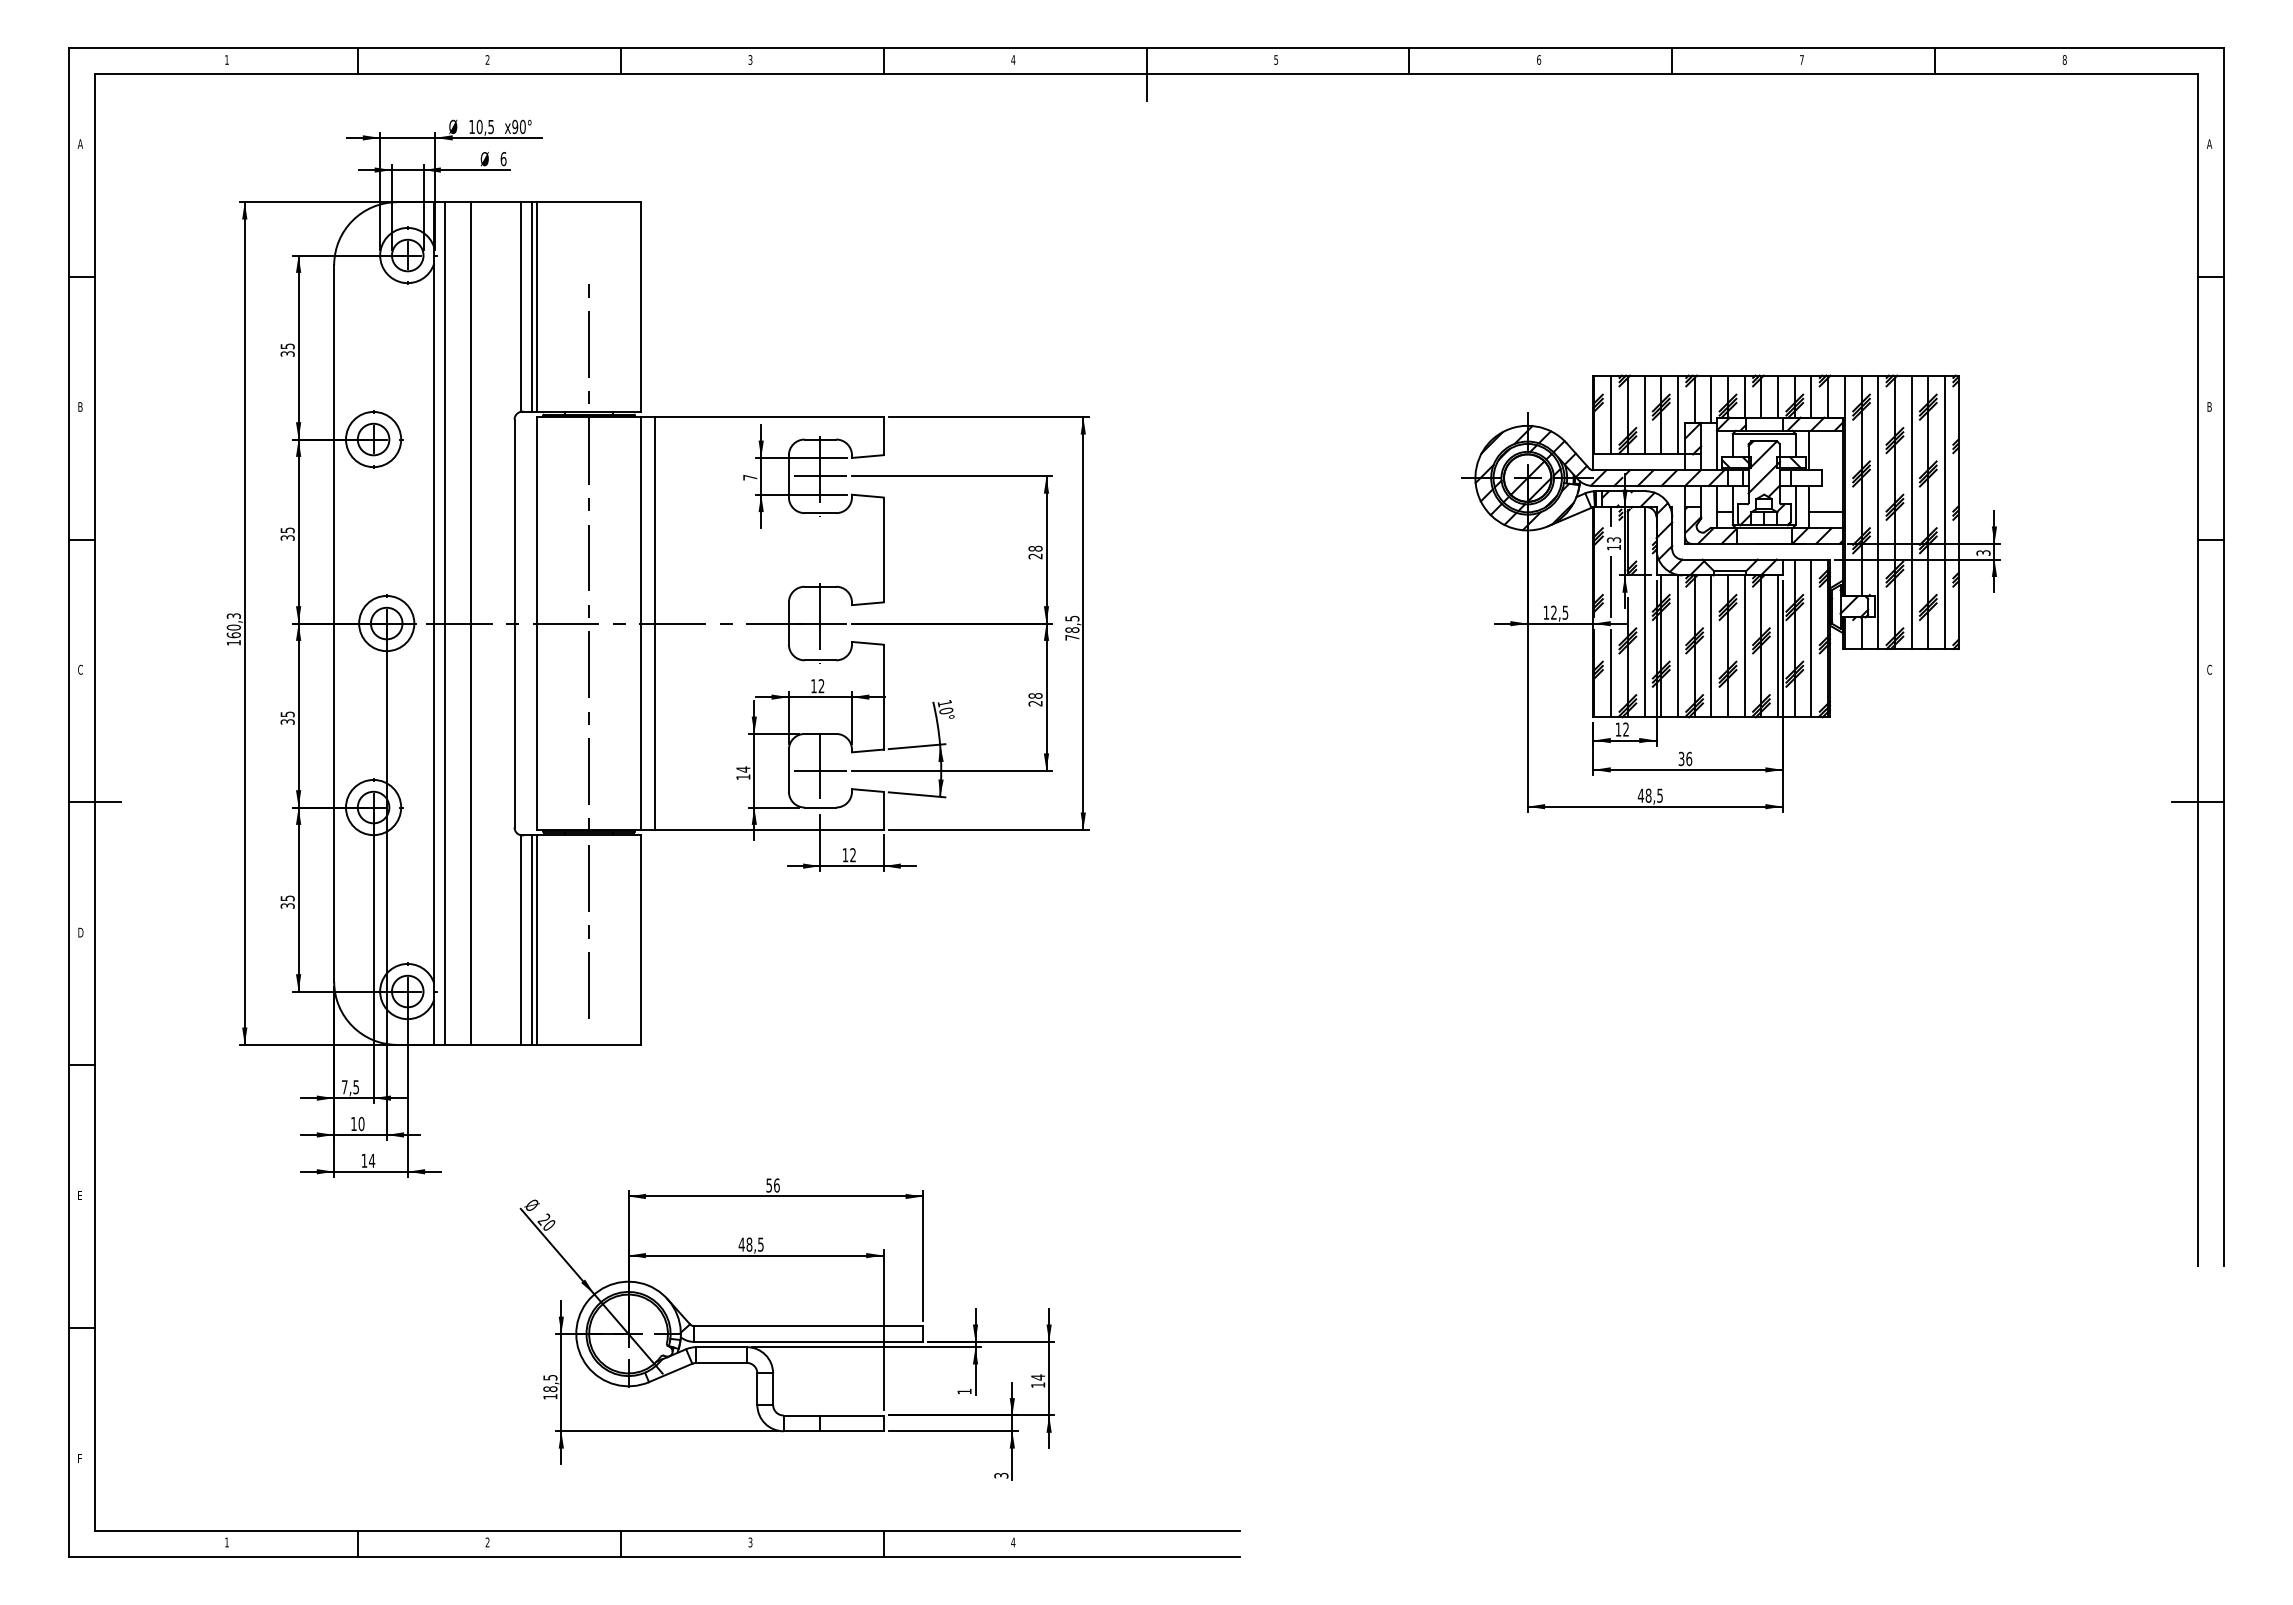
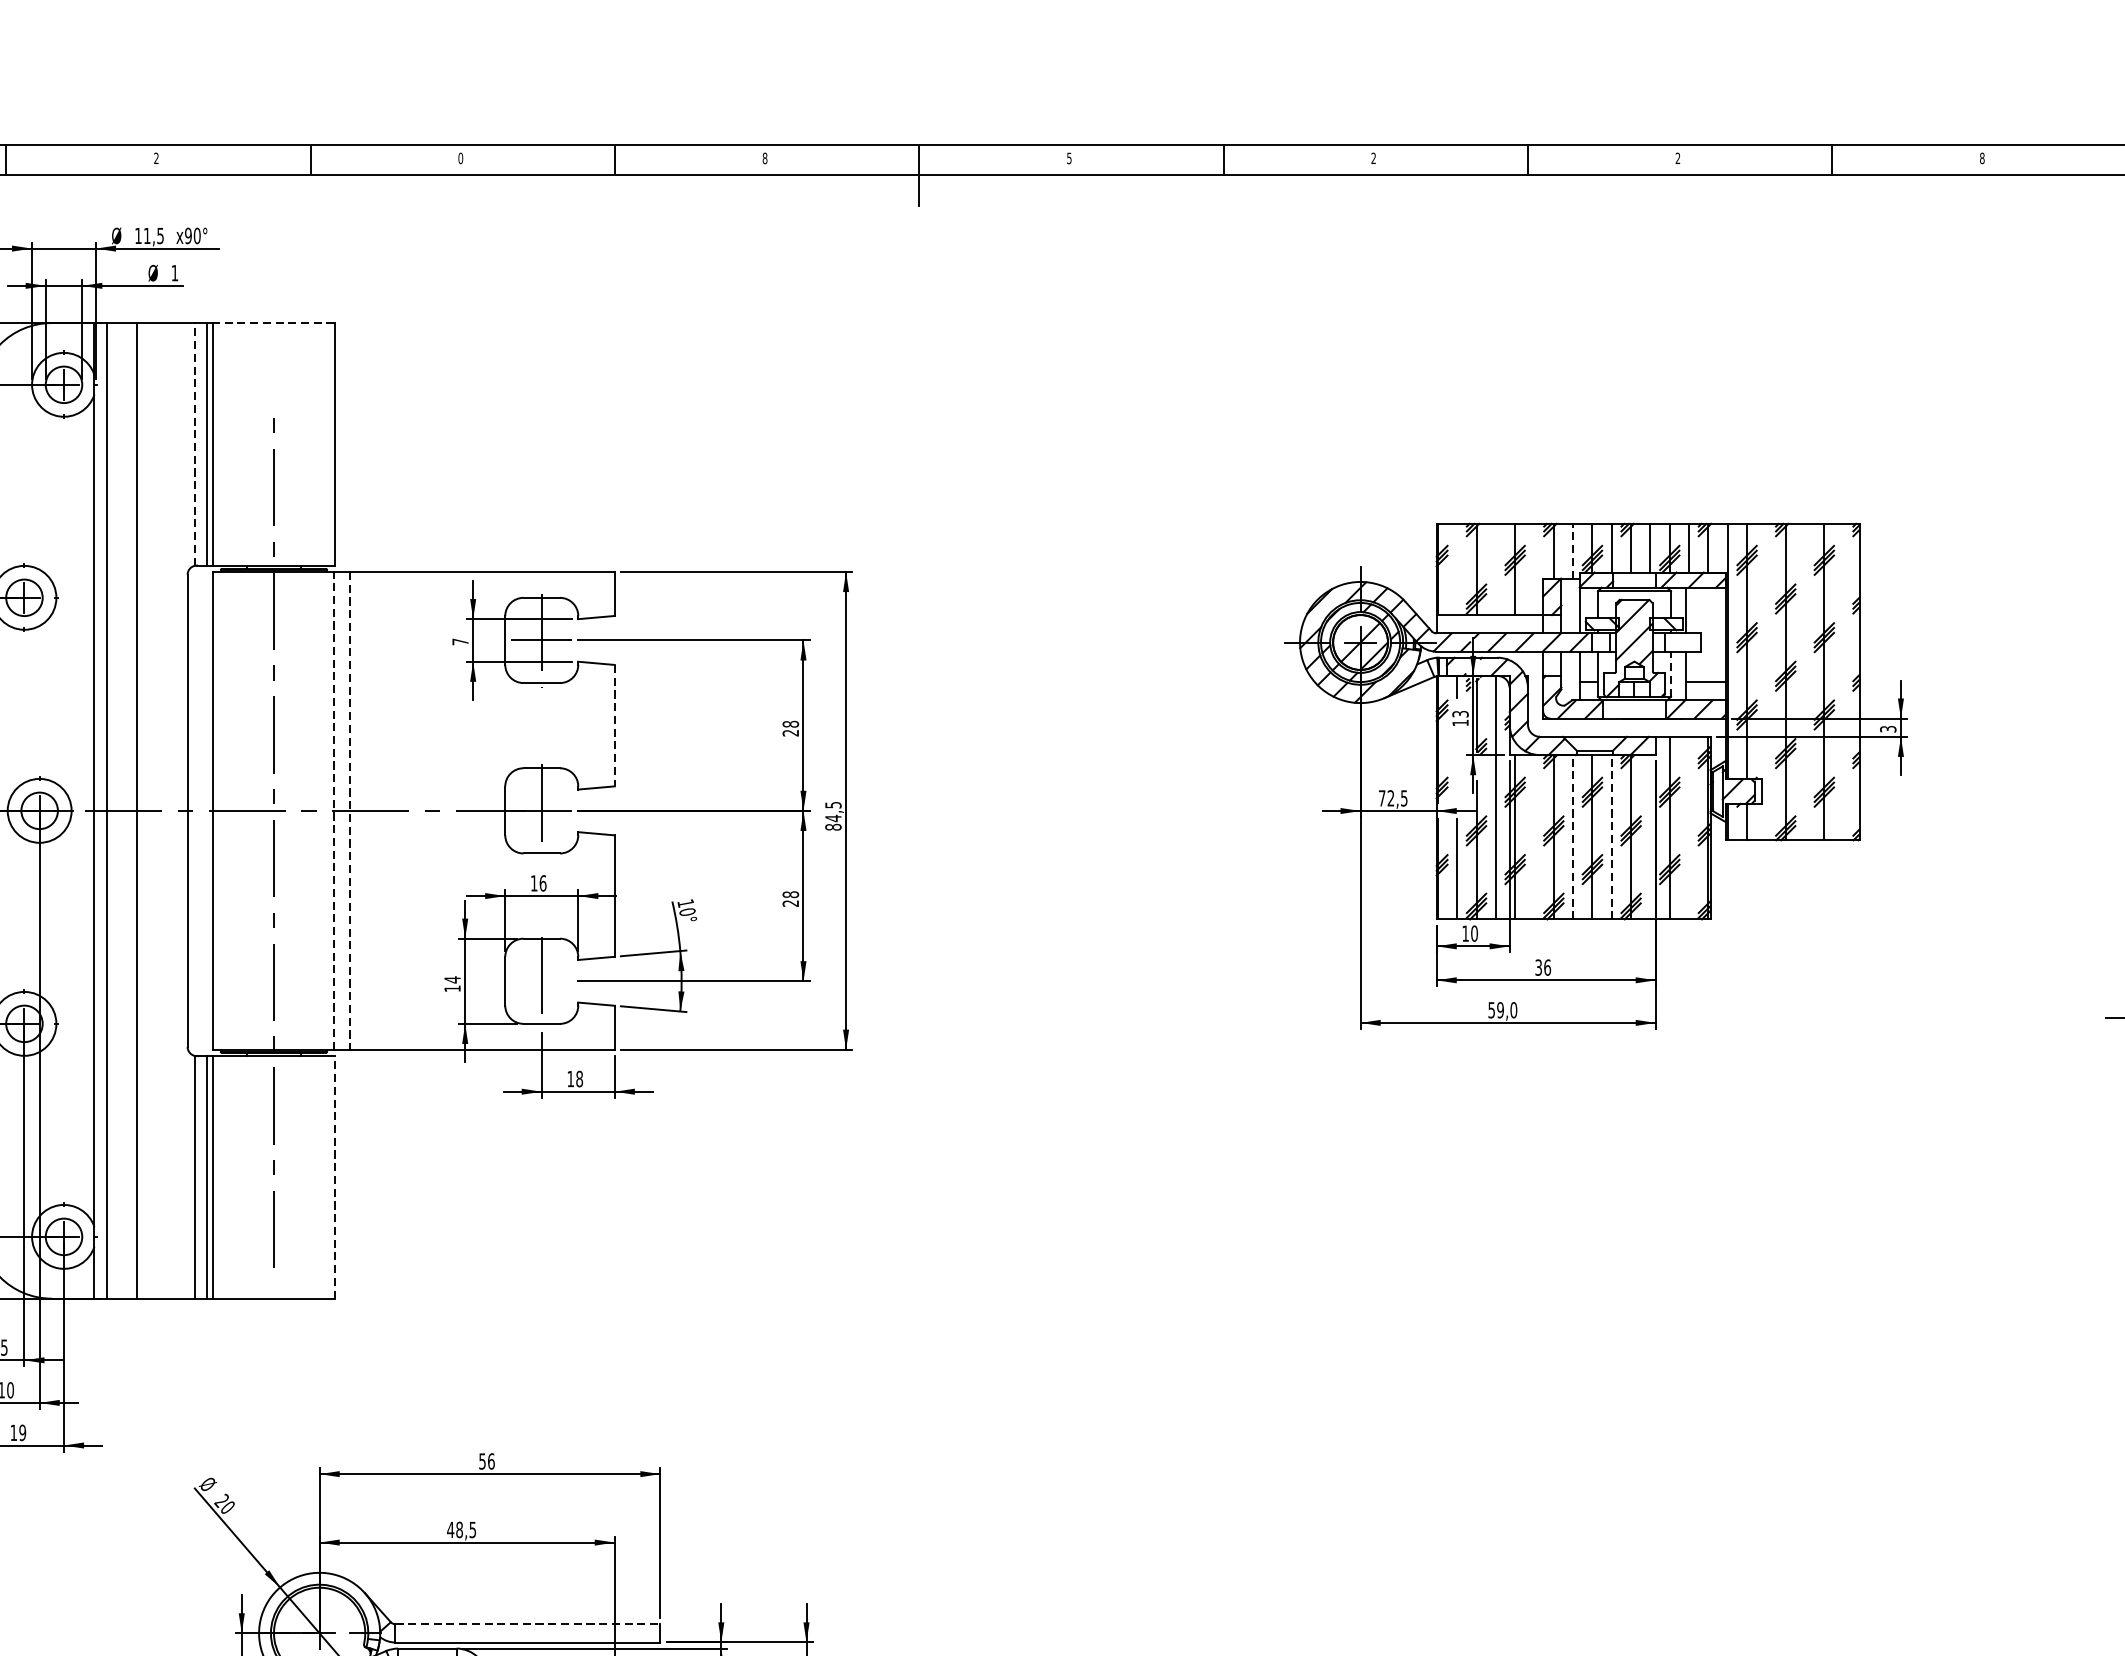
text: (750, 59) -> (460, 157), 3 -> 0
text: (1013, 59) -> (765, 157), 4 -> 8
text: (1539, 59) -> (1374, 157), 6 -> 2
text: (1801, 59) -> (1677, 157), 7 -> 2
text: (479, 126) -> (147, 235), 10,5 -> 11,5
text: (503, 159) -> (174, 273), 6 -> 1
line: (588, 202) -> (273, 323), solid -> dashed
line: (521, 306) -> (195, 443), solid -> dashed
line: (1711, 399) -> (1573, 551), solid -> dashed
line: (1611, 414) -> (1457, 568), removed
line: (1644, 414) -> (1495, 568), removed
line: (1677, 414) -> (1533, 568), removed
line: (1795, 504) -> (1670, 673), solid -> dashed
line: (1878, 511) -> (1766, 681), removed
line: (1911, 511) -> (1804, 681), removed
line: (1945, 511) -> (1844, 681), removed
line: (883, 550) -> (614, 726), solid -> dashed
line: (1611, 586) -> (1457, 767), removed
text: (1546, 612) -> (1382, 798), 12,5 -> 72,5
line: (640, 623) -> (333, 810), solid -> dashed
line: (654, 624) -> (349, 811), solid -> dashed
text: (1072, 633) -> (833, 822), 78,5 -> 84,5
line: (1811, 638) -> (1689, 828), removed
line: (1677, 646) -> (1533, 837), removed
line: (1711, 646) -> (1573, 837), solid -> dashed
line: (1744, 646) -> (1611, 837), solid -> dashed
line: (1778, 646) -> (1650, 837), removed
text: (821, 686) -> (542, 883), 12 -> 16
text: (1626, 729) -> (1474, 933), 12 -> 10
line: (820, 770) -> (541, 980), removed
text: (1650, 795) -> (1502, 1009), 48,5 -> 59,0
text: (853, 855) -> (580, 1079), 12 -> 18
line: (641, 940) -> (334, 1177), solid -> dashed
text: (371, 1160) -> (22, 1432), 14 -> 19
line: (808, 1326) -> (527, 1624), solid -> dashed

